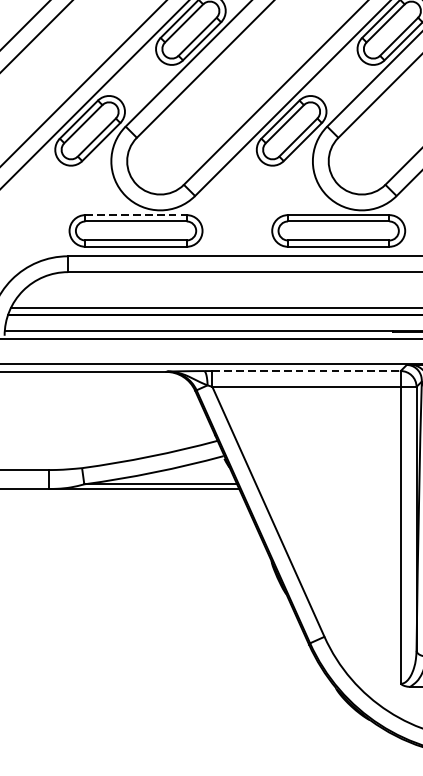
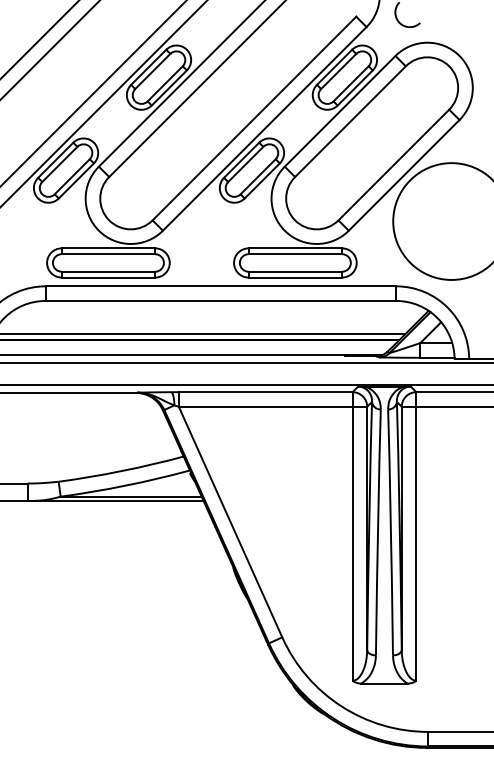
line: (136, 215) -> (108, 248), dashed -> solid
line: (306, 371) -> (265, 392), dashed -> solid

